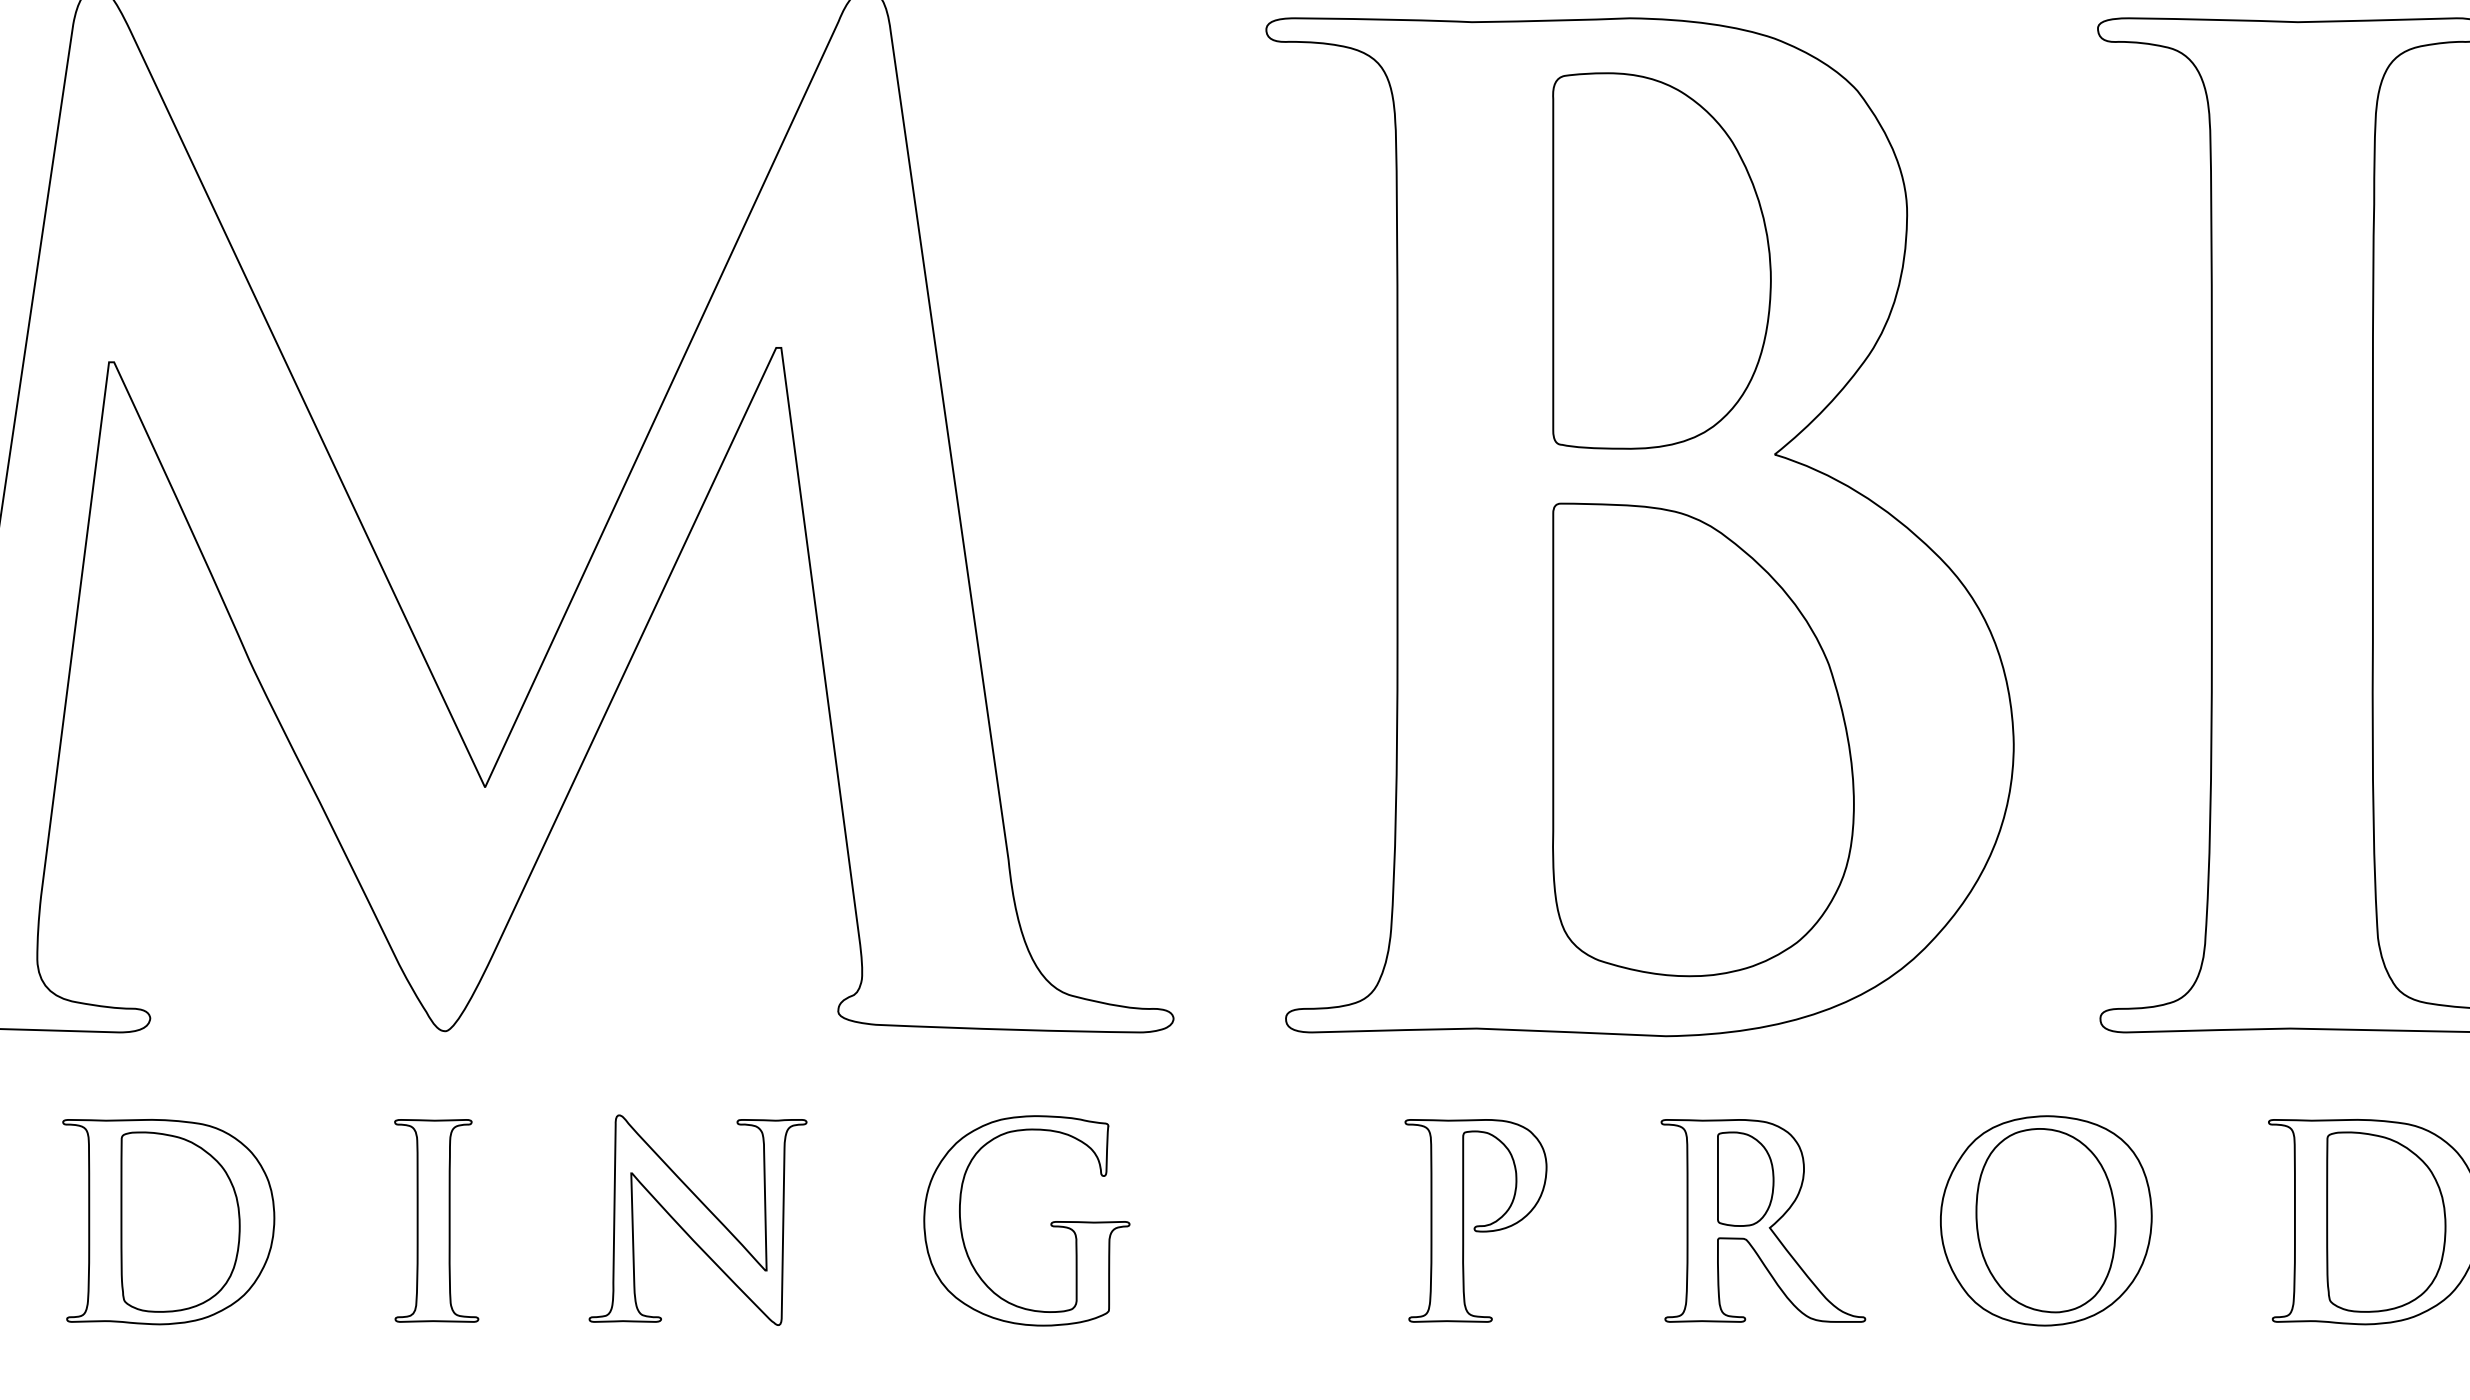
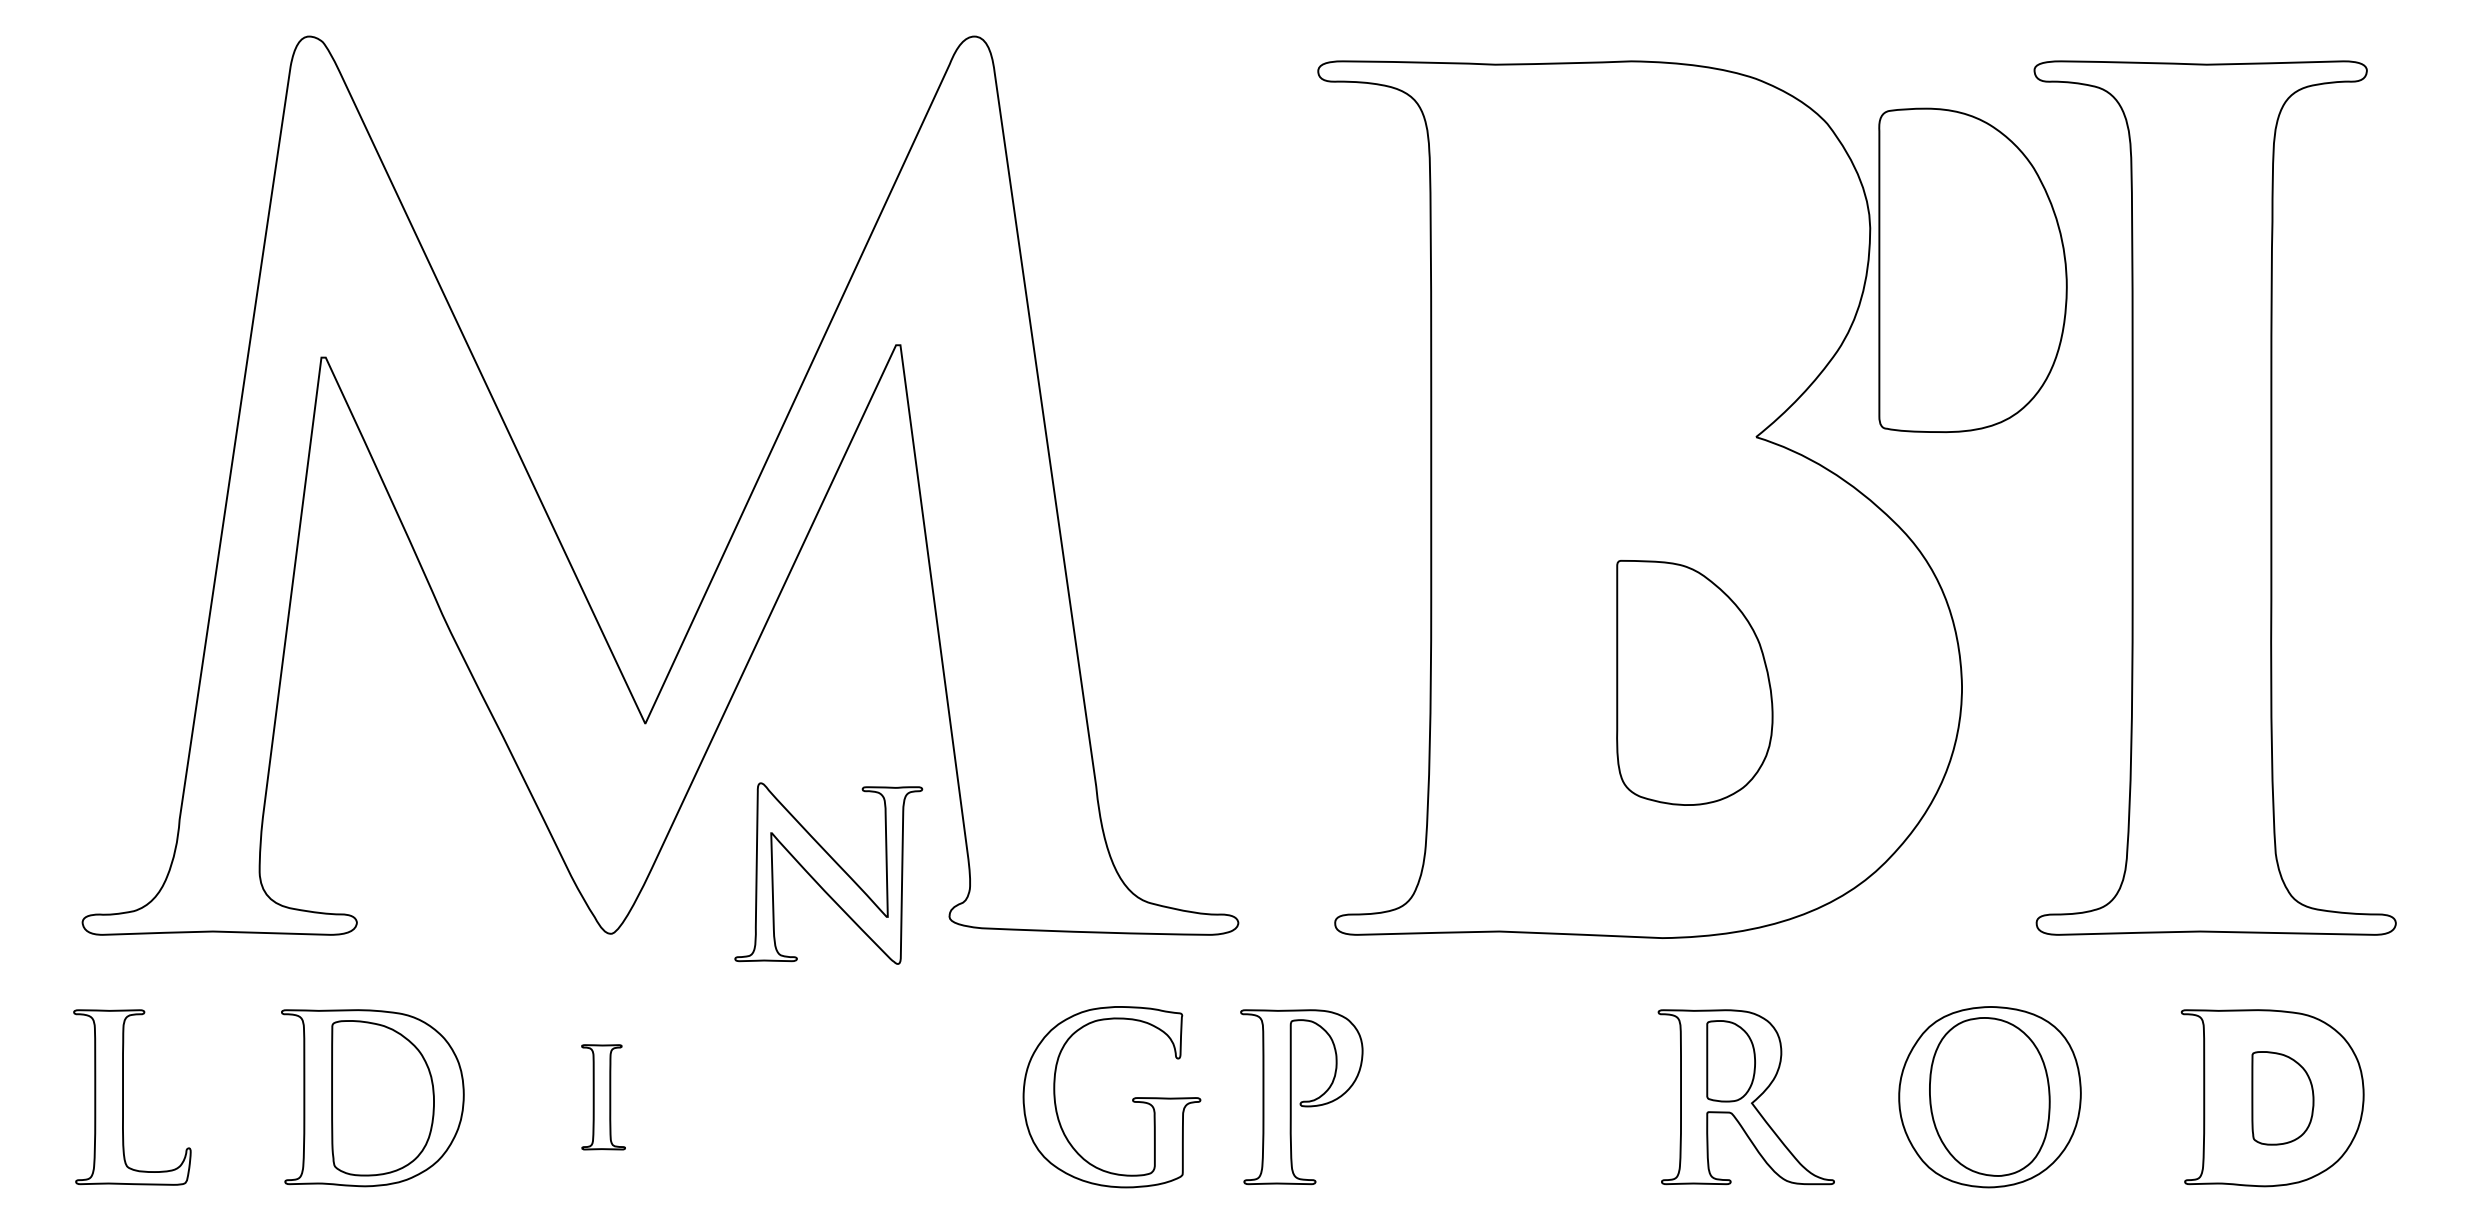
part: (1661, 261) -> (1972, 270), moved
part: (1703, 739) -> (1694, 682), size x0.6
part: (697, 1220) -> (828, 873), moved
part: (436, 1221) -> (603, 1097), size x0.6
part: (1475, 1221) -> (1301, 1097), moved
part: (2385, 1222) -> (2282, 1098), size x0.6

